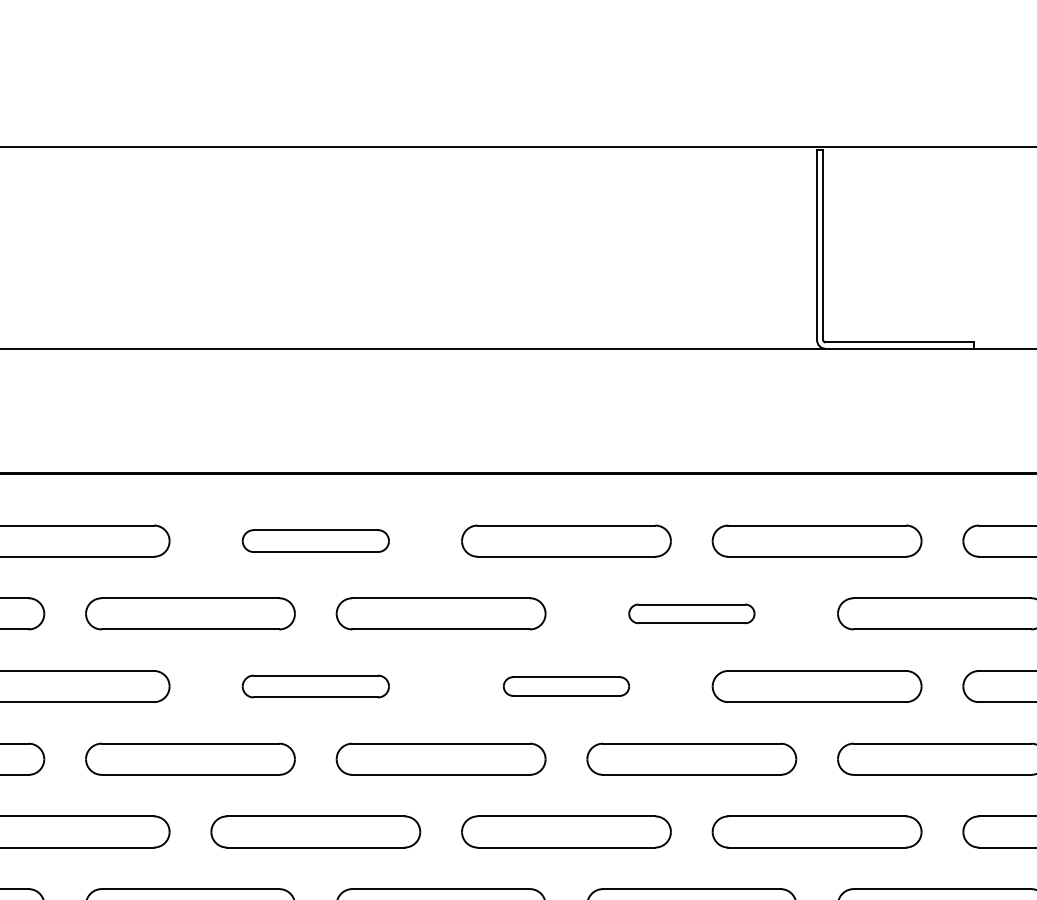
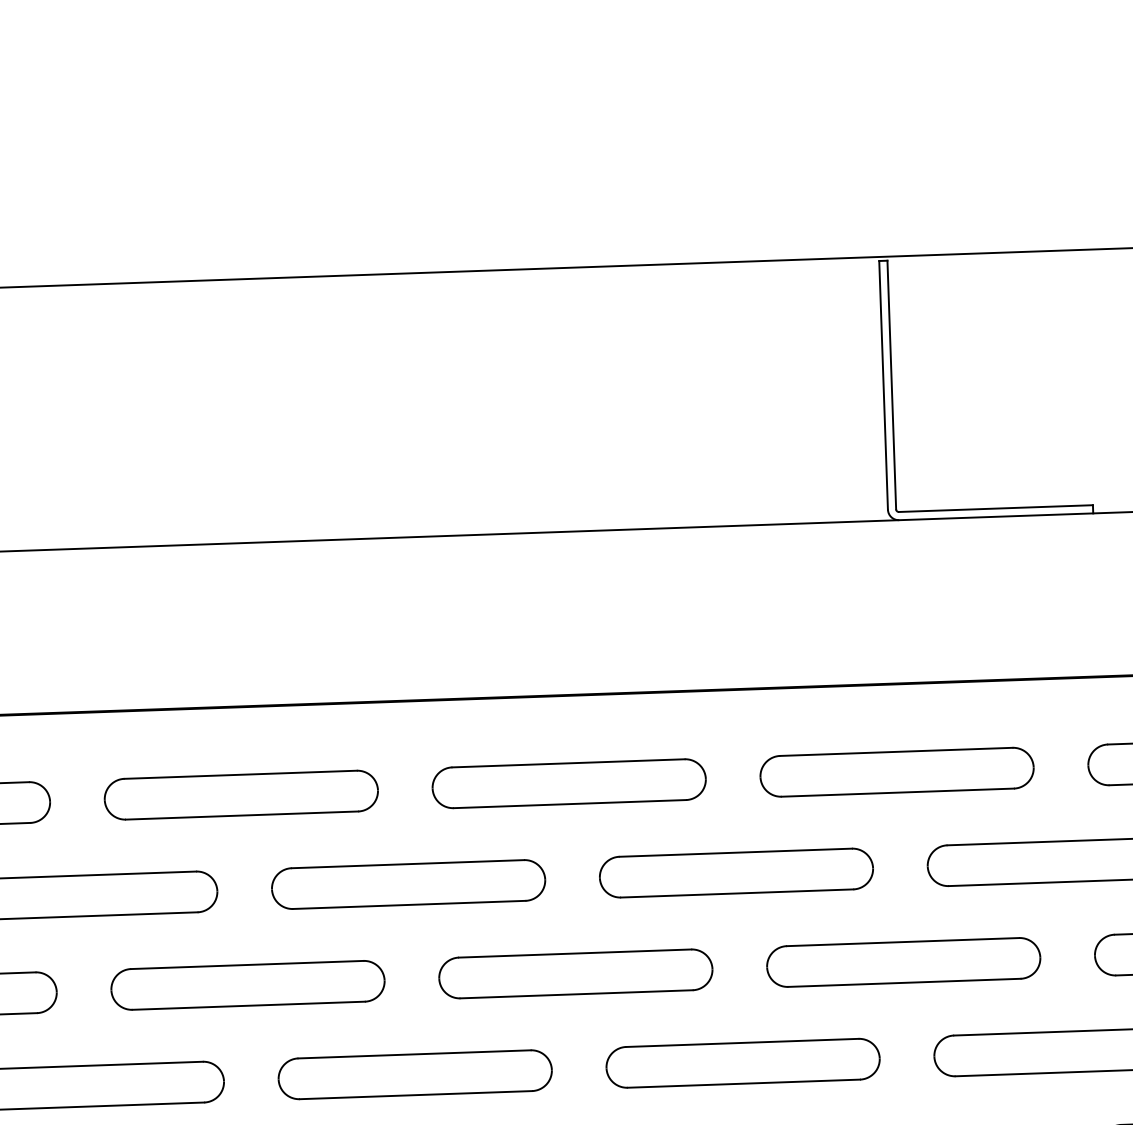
part: (315, 540) -> (240, 794), size x1.43
part: (691, 613) -> (736, 872), size x1.67
part: (315, 686) -> (247, 985), size x1.43
part: (566, 686) -> (575, 973), size x1.67

